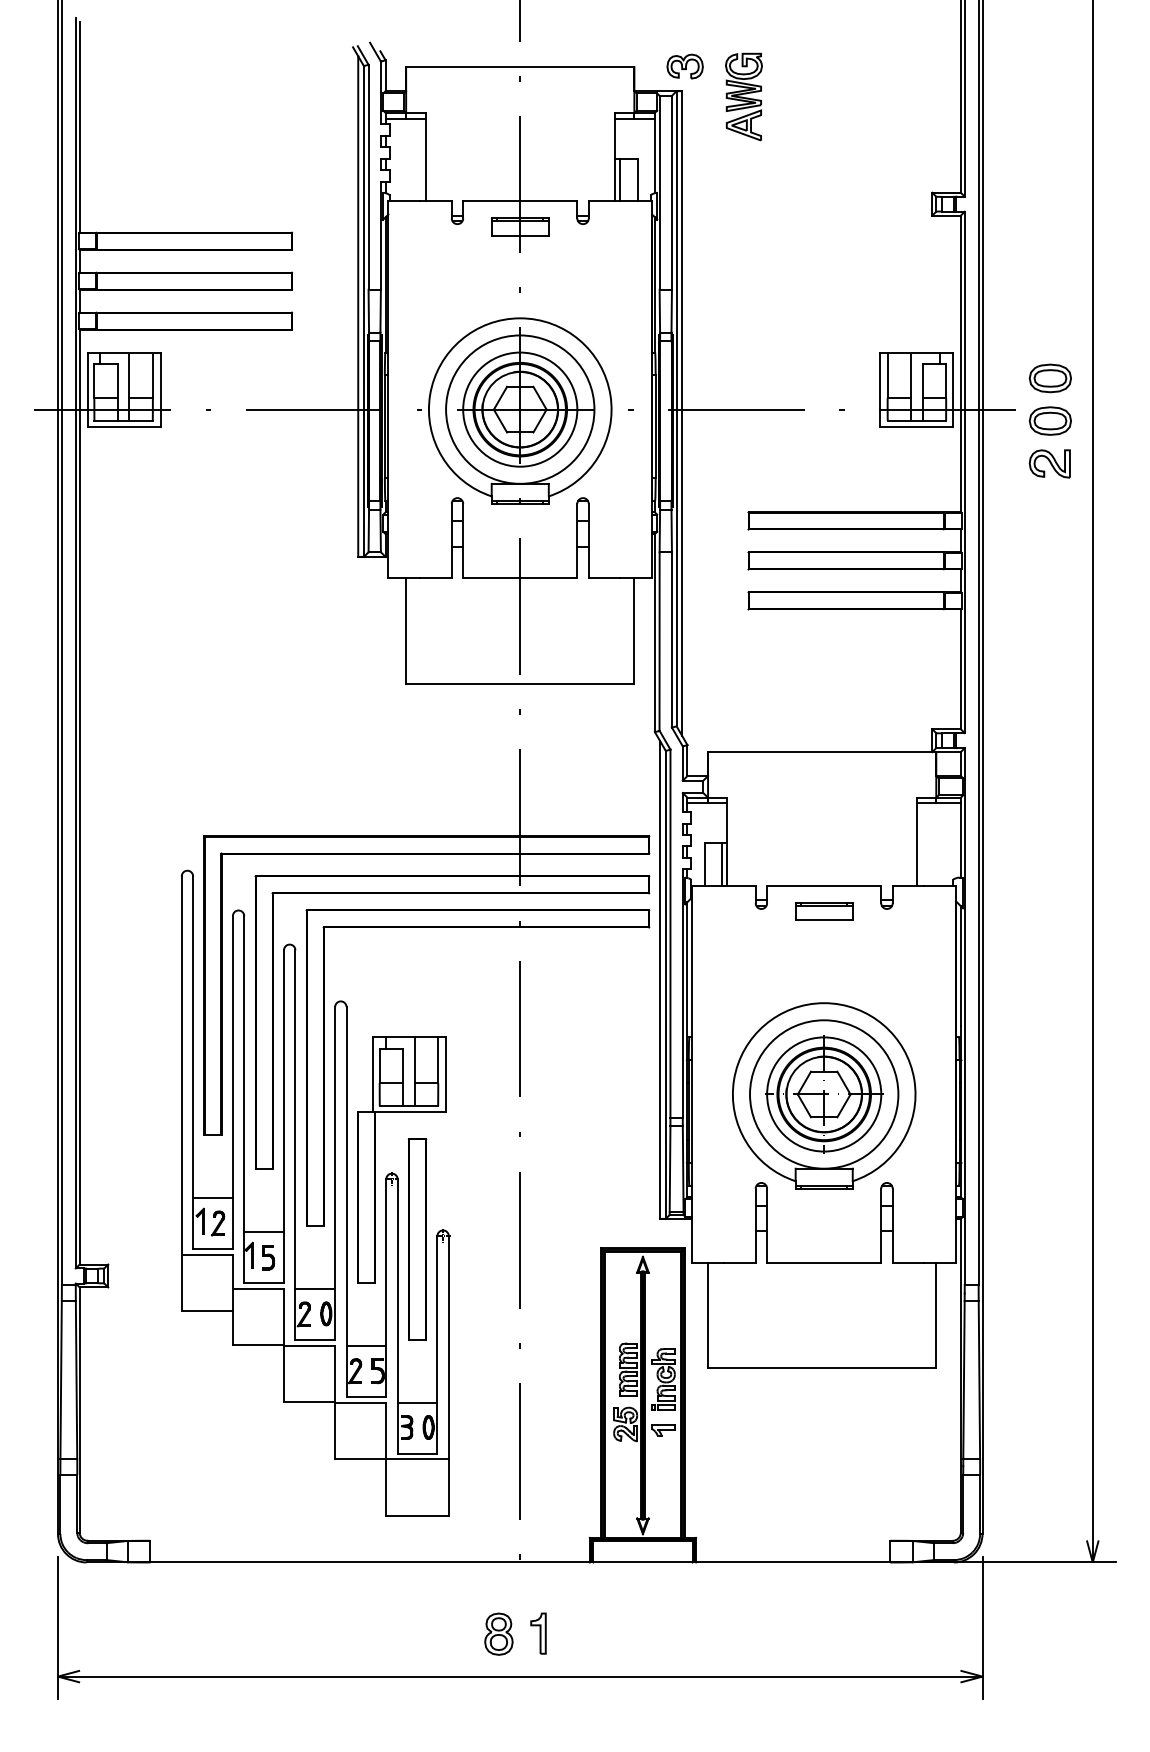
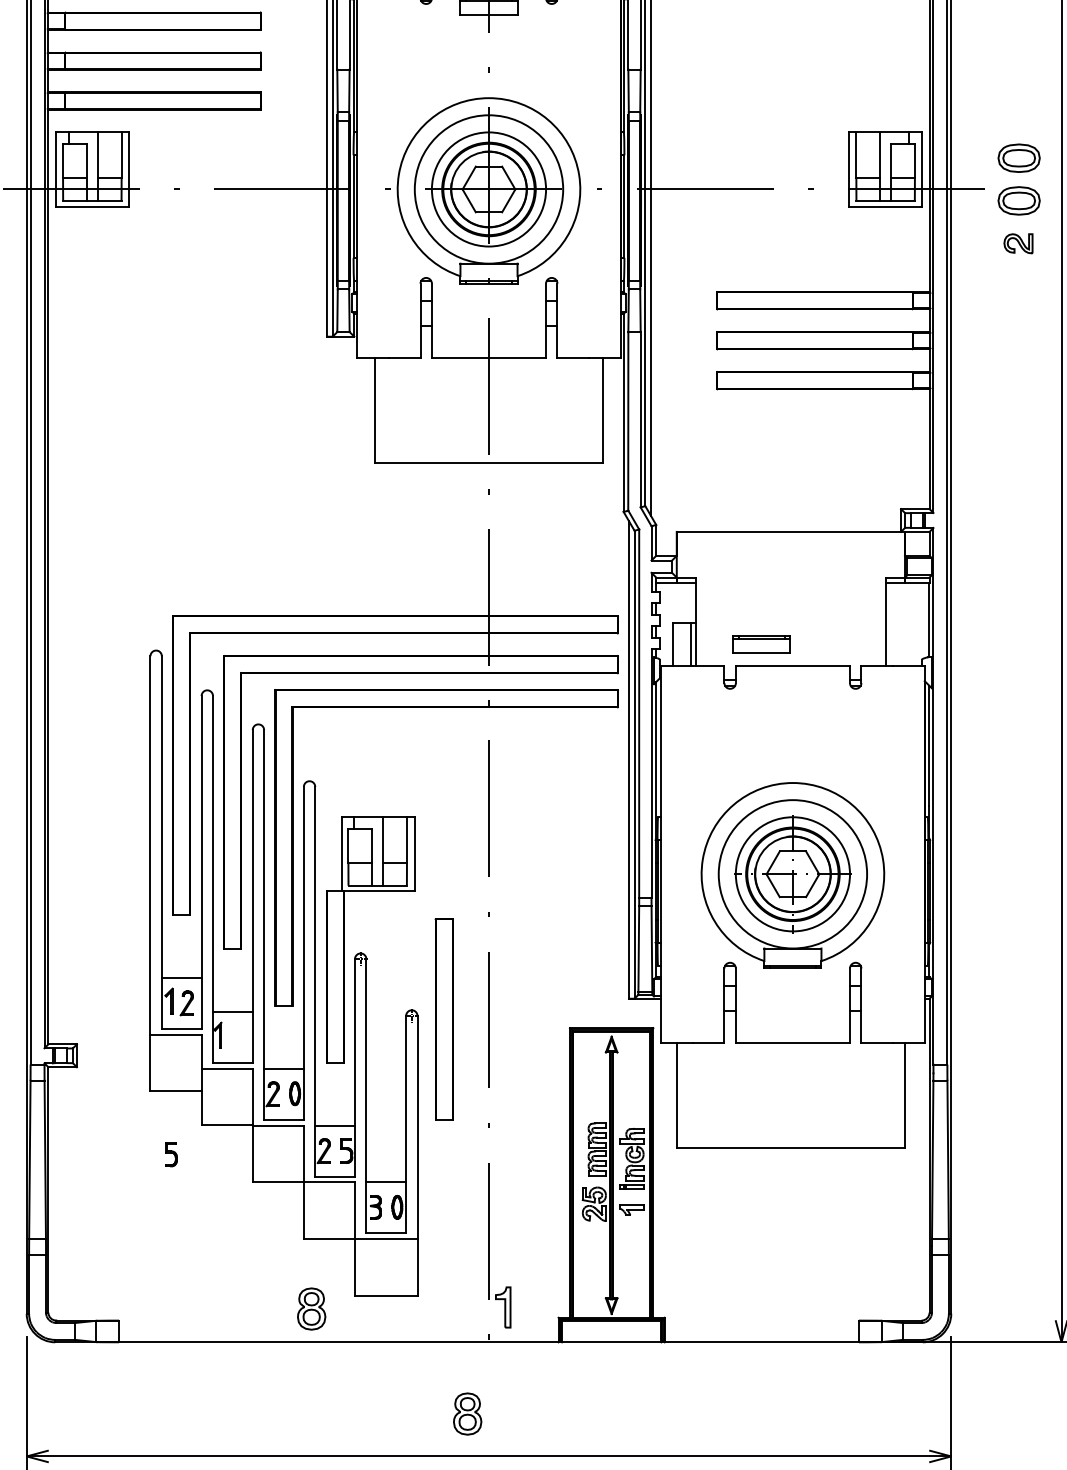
part: (1049, 463) -> (1018, 243), size x0.7
part: (824, 911) -> (762, 644), moved
part: (417, 1239) -> (444, 1019), moved
part: (268, 1257) -> (171, 1154), moved
part: (342, 1528) -> (311, 1308), added
part: (538, 1633) -> (503, 1307), moved

